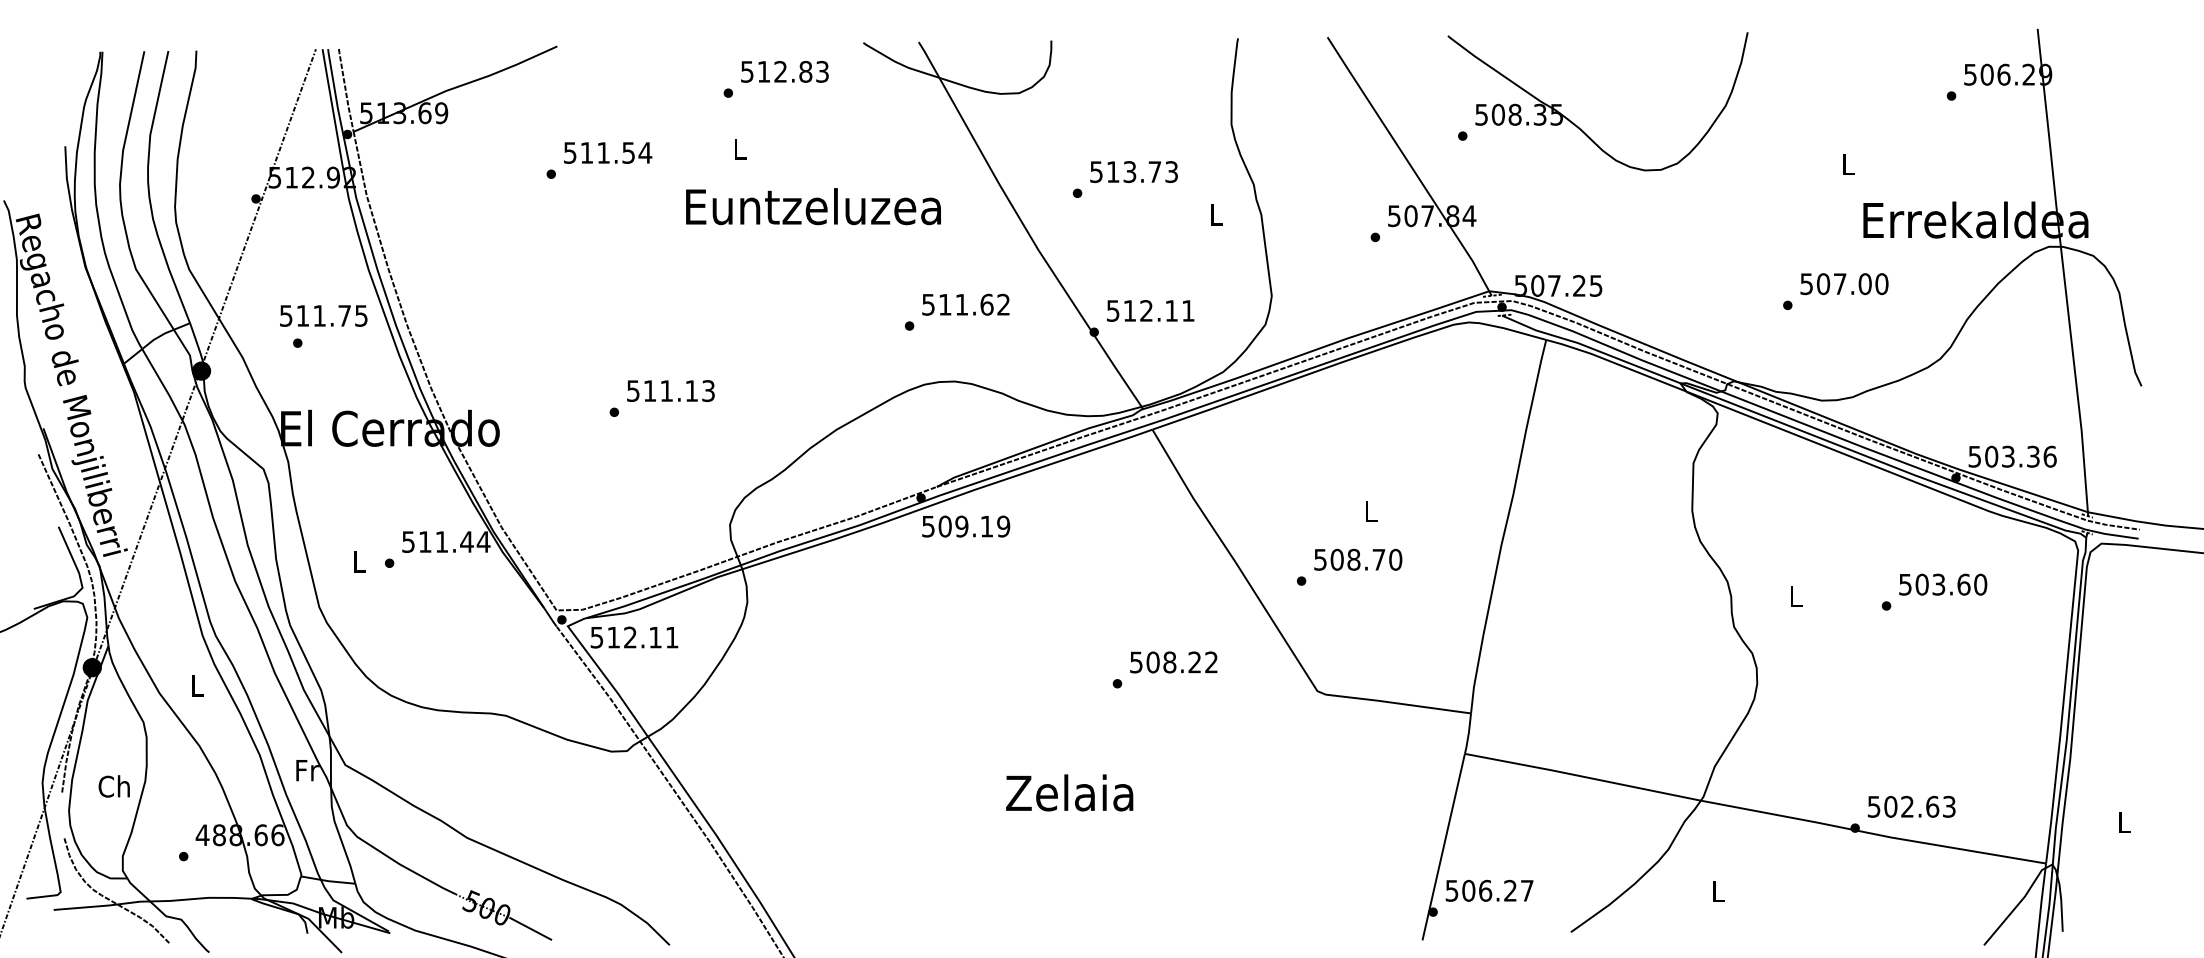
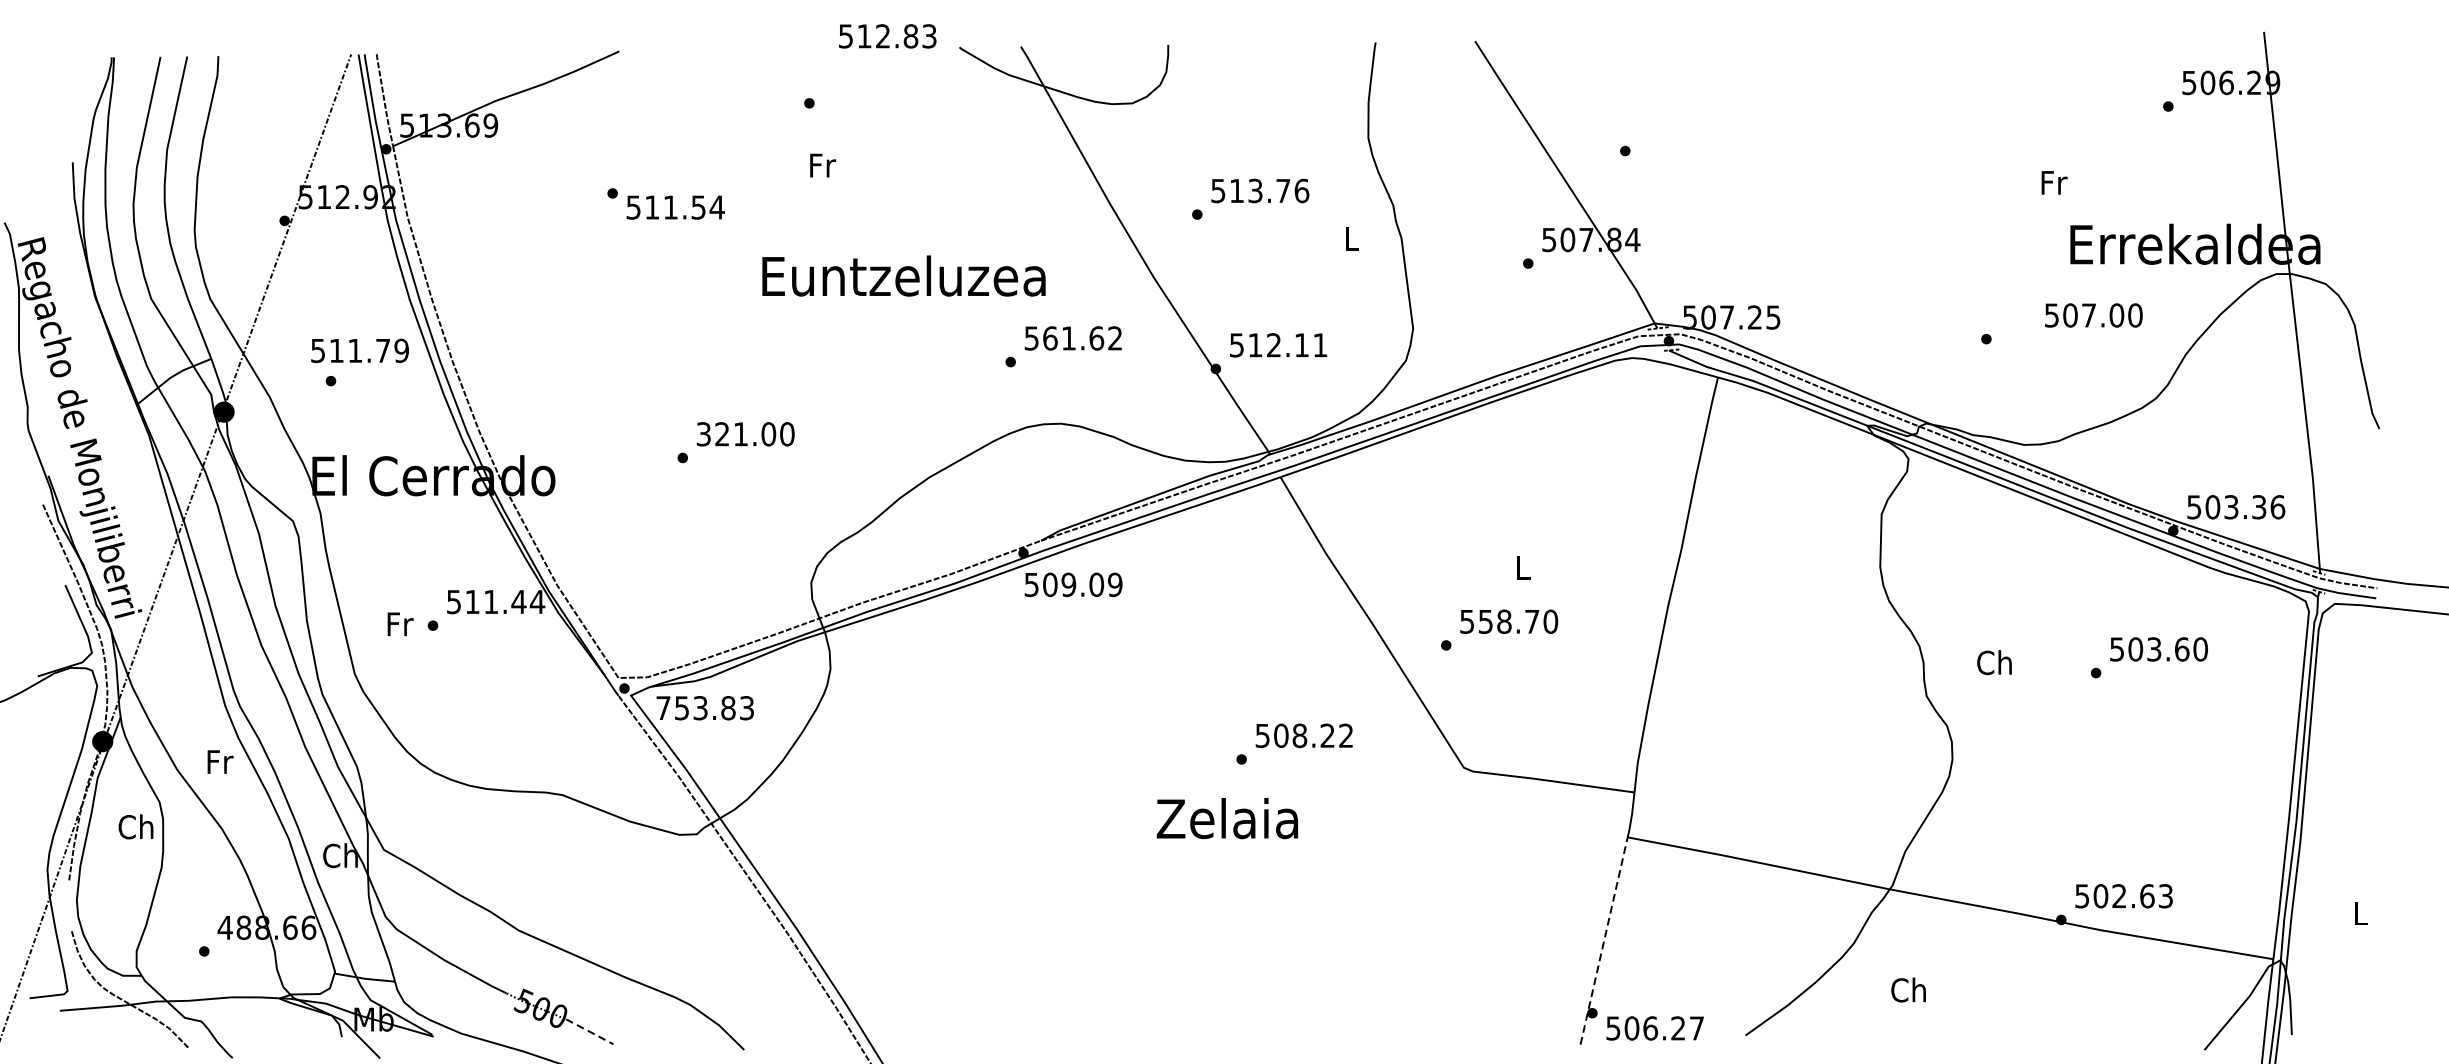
text: (784, 71) -> (887, 35), moved
part: (1576, 124) -> (1751, 138), removed
text: (740, 148) -> (822, 164), L -> Fr
text: (608, 152) -> (676, 207), moved
text: (1848, 164) -> (2053, 182), L -> Fr
text: (1171, 172) -> (1301, 191), 513.73 -> 513.76
text: (813, 206) -> (903, 275), moved
text: (1844, 284) -> (2093, 315), moved
text: (944, 304) -> (1049, 338), 511.62 -> 561.62
text: (360, 315) -> (400, 350), 511.75 -> 511.79
text: (671, 391) -> (746, 434), 511.13 -> 321.00
text: (986, 526) -> (1096, 584), 509.19 -> 509.09
text: (1336, 559) -> (1485, 621), 508.70 -> 558.70
text: (360, 561) -> (400, 623), L -> Fr
text: (1794, 596) -> (1993, 662), L -> Ch
text: (634, 637) -> (705, 708), 512.11 -> 753.83
text: (197, 685) -> (219, 761), L -> Fr
text: (305, 770) -> (339, 855), Fr -> Ch
text: (113, 786) -> (135, 826), moved
text: (1069, 792) -> (1227, 818), moved
line: (1443, 847) -> (1603, 941), solid -> dashed
text: (1489, 890) -> (1655, 1028), moved
text: (1717, 891) -> (1908, 990), L -> Ch
line: (530, 928) -> (589, 1031), solid -> dashed

